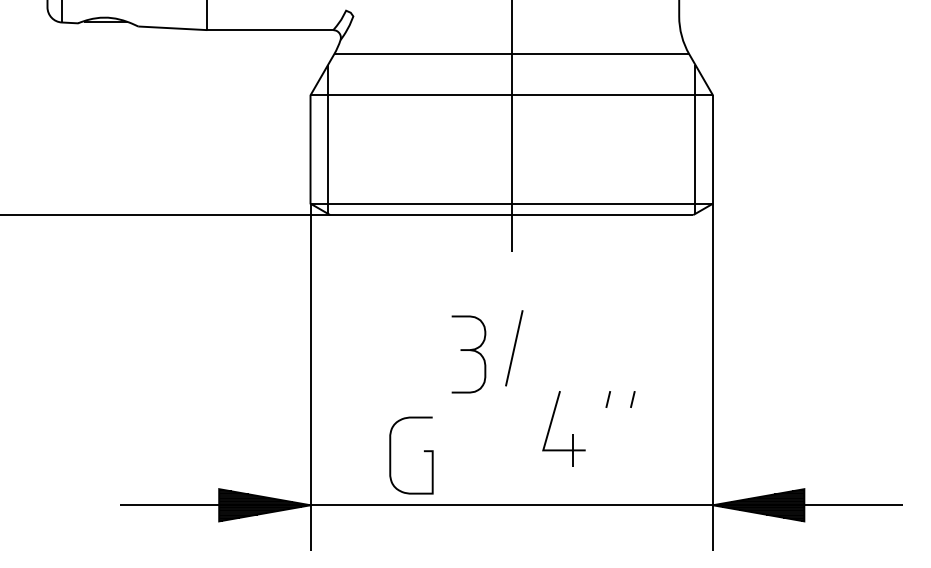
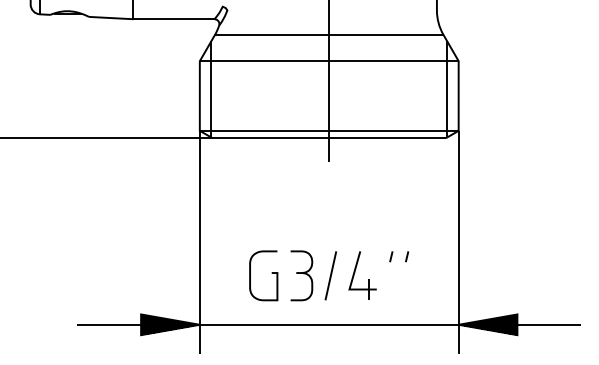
line: (513, 347) -> (330, 275), moved
part: (468, 353) -> (301, 275), moved
curve: (423, 451) -> (271, 273), moved

